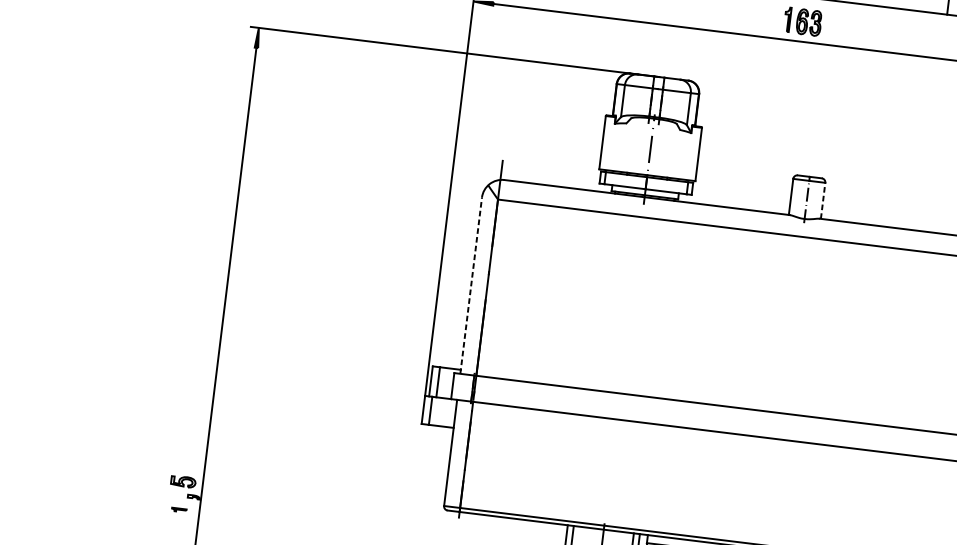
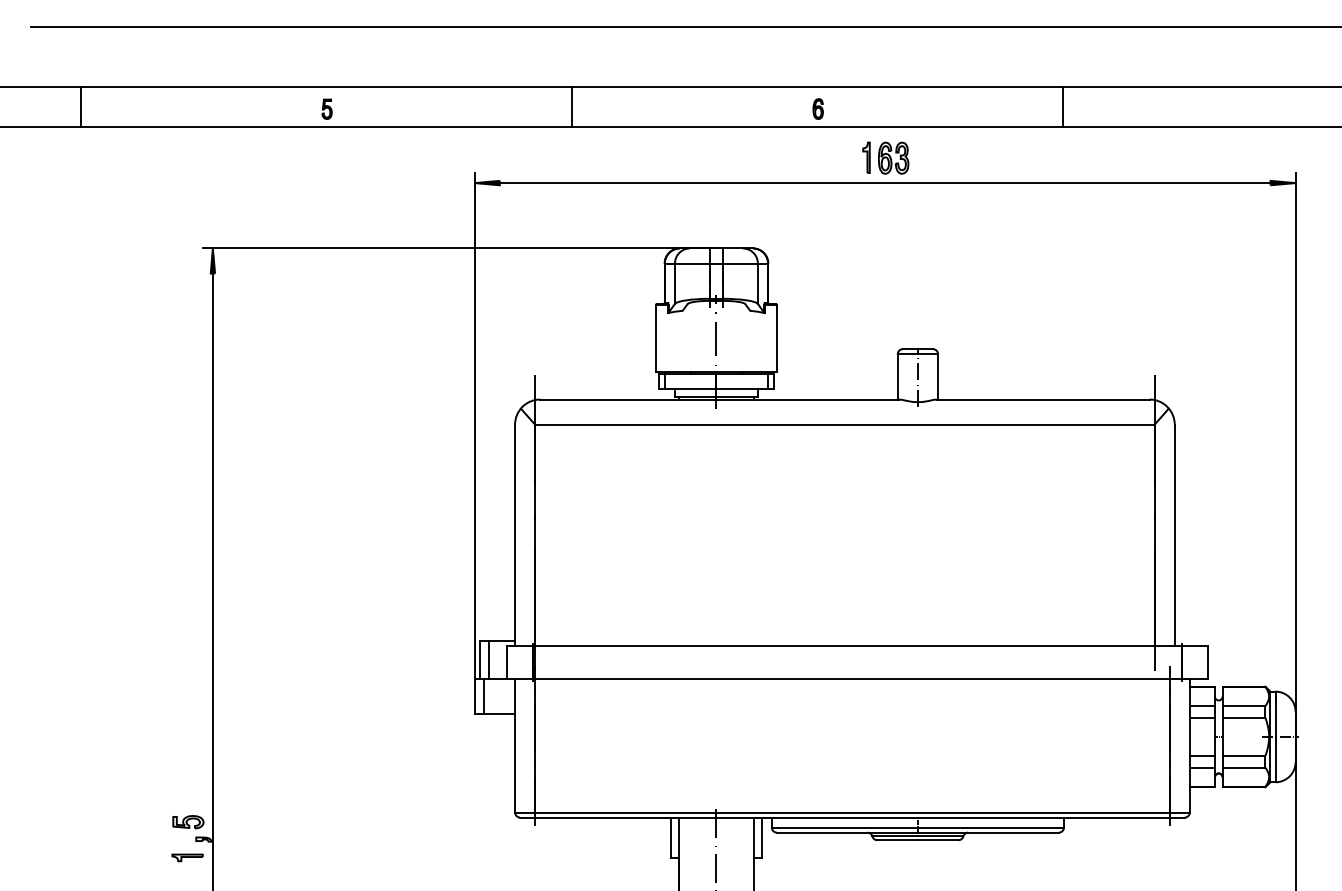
line: (823, 200) -> (938, 376), dashed -> solid
line: (471, 285) -> (515, 535), dashed -> solid
part: (179, 509) -> (187, 857), size x1.67

